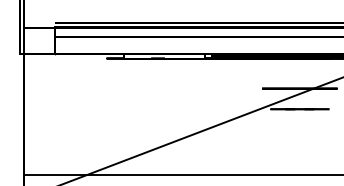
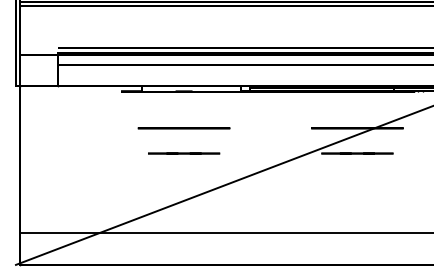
circle: (157, 88) -> (183, 128), added
line: (158, 109) -> (184, 153), added

